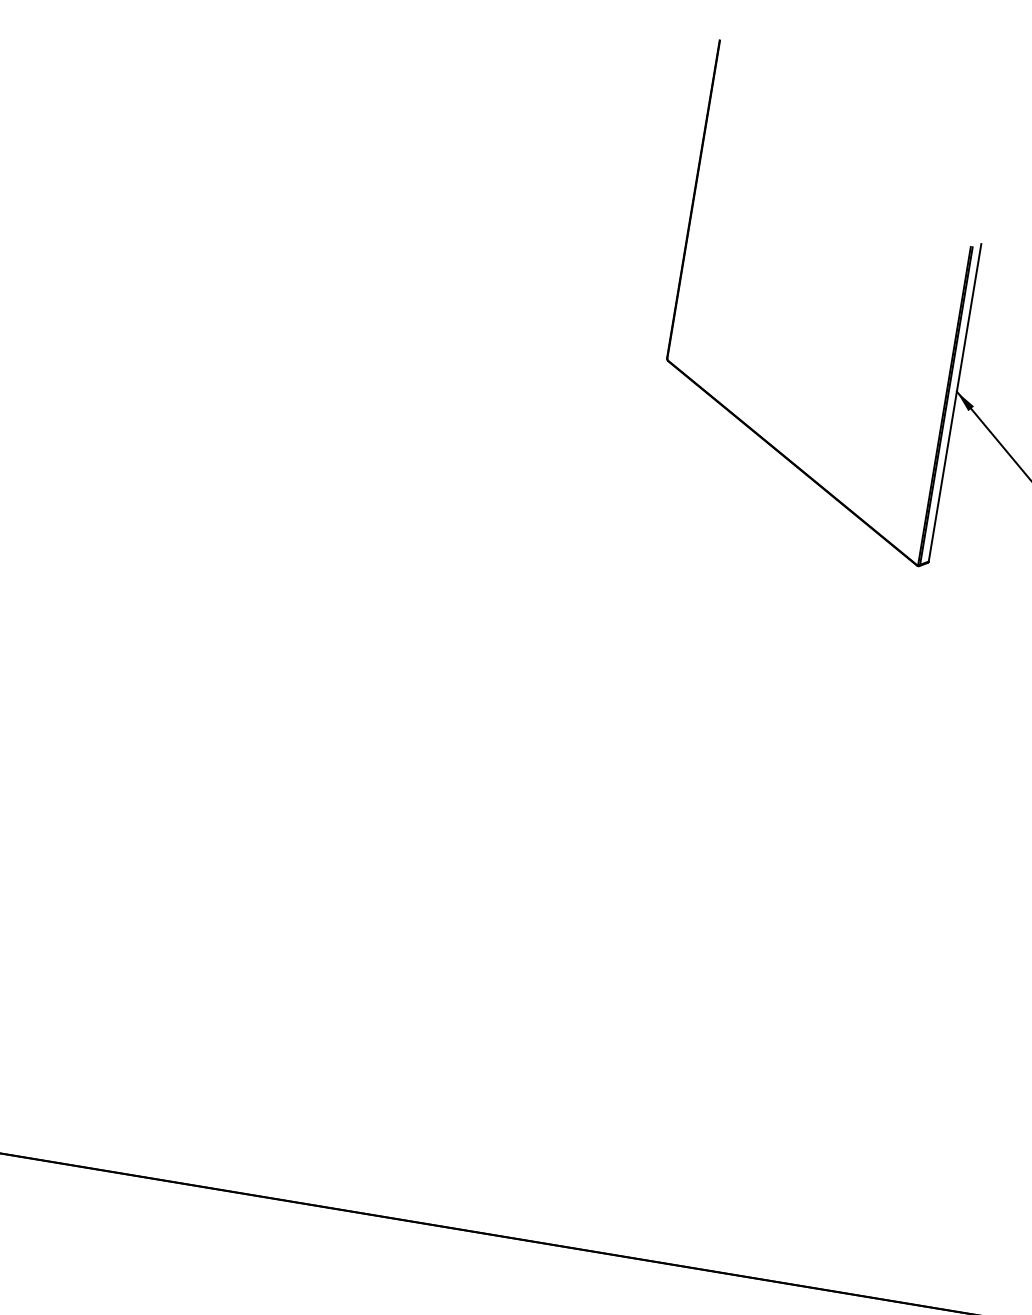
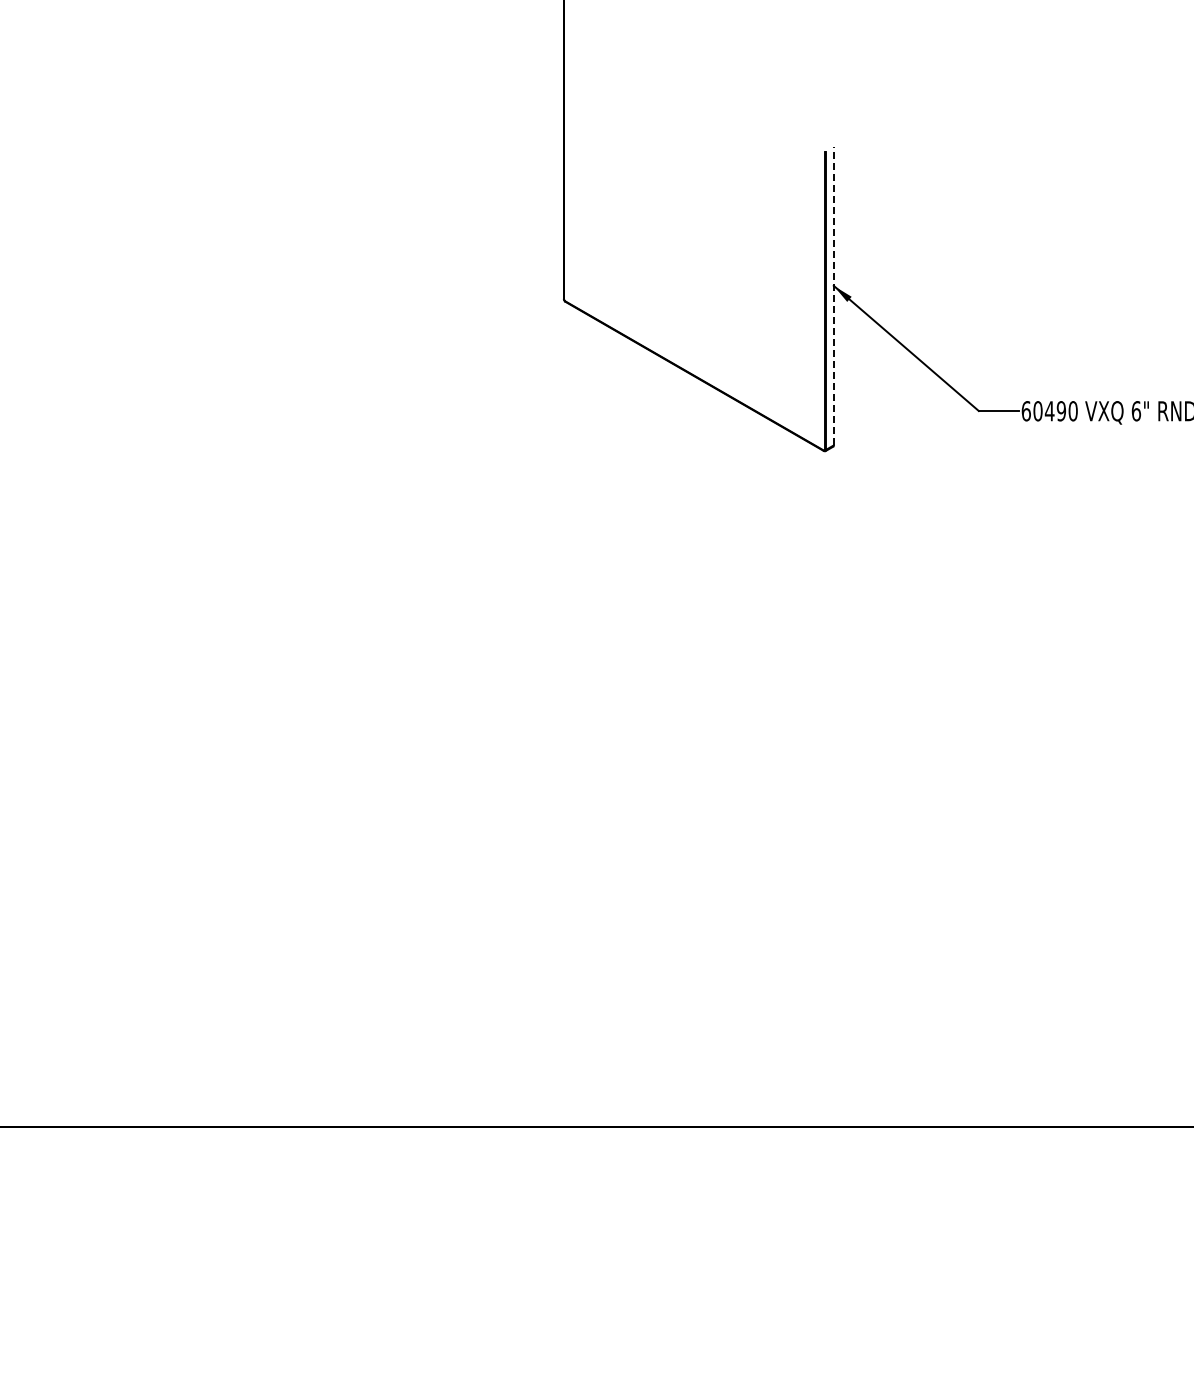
line: (954, 401) -> (833, 295), solid -> dashed

